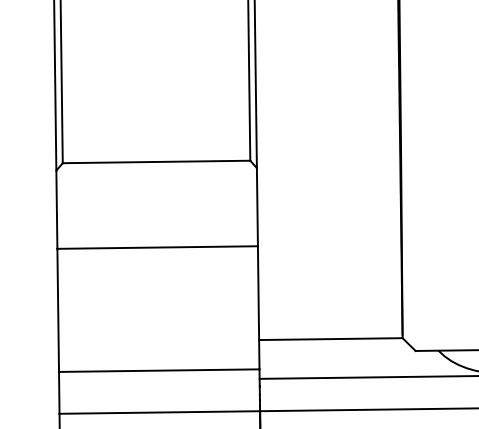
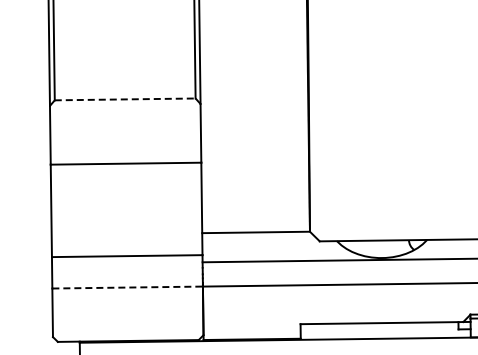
line: (156, 162) -> (125, 99), solid -> dashed
line: (160, 412) -> (128, 287), solid -> dashed

